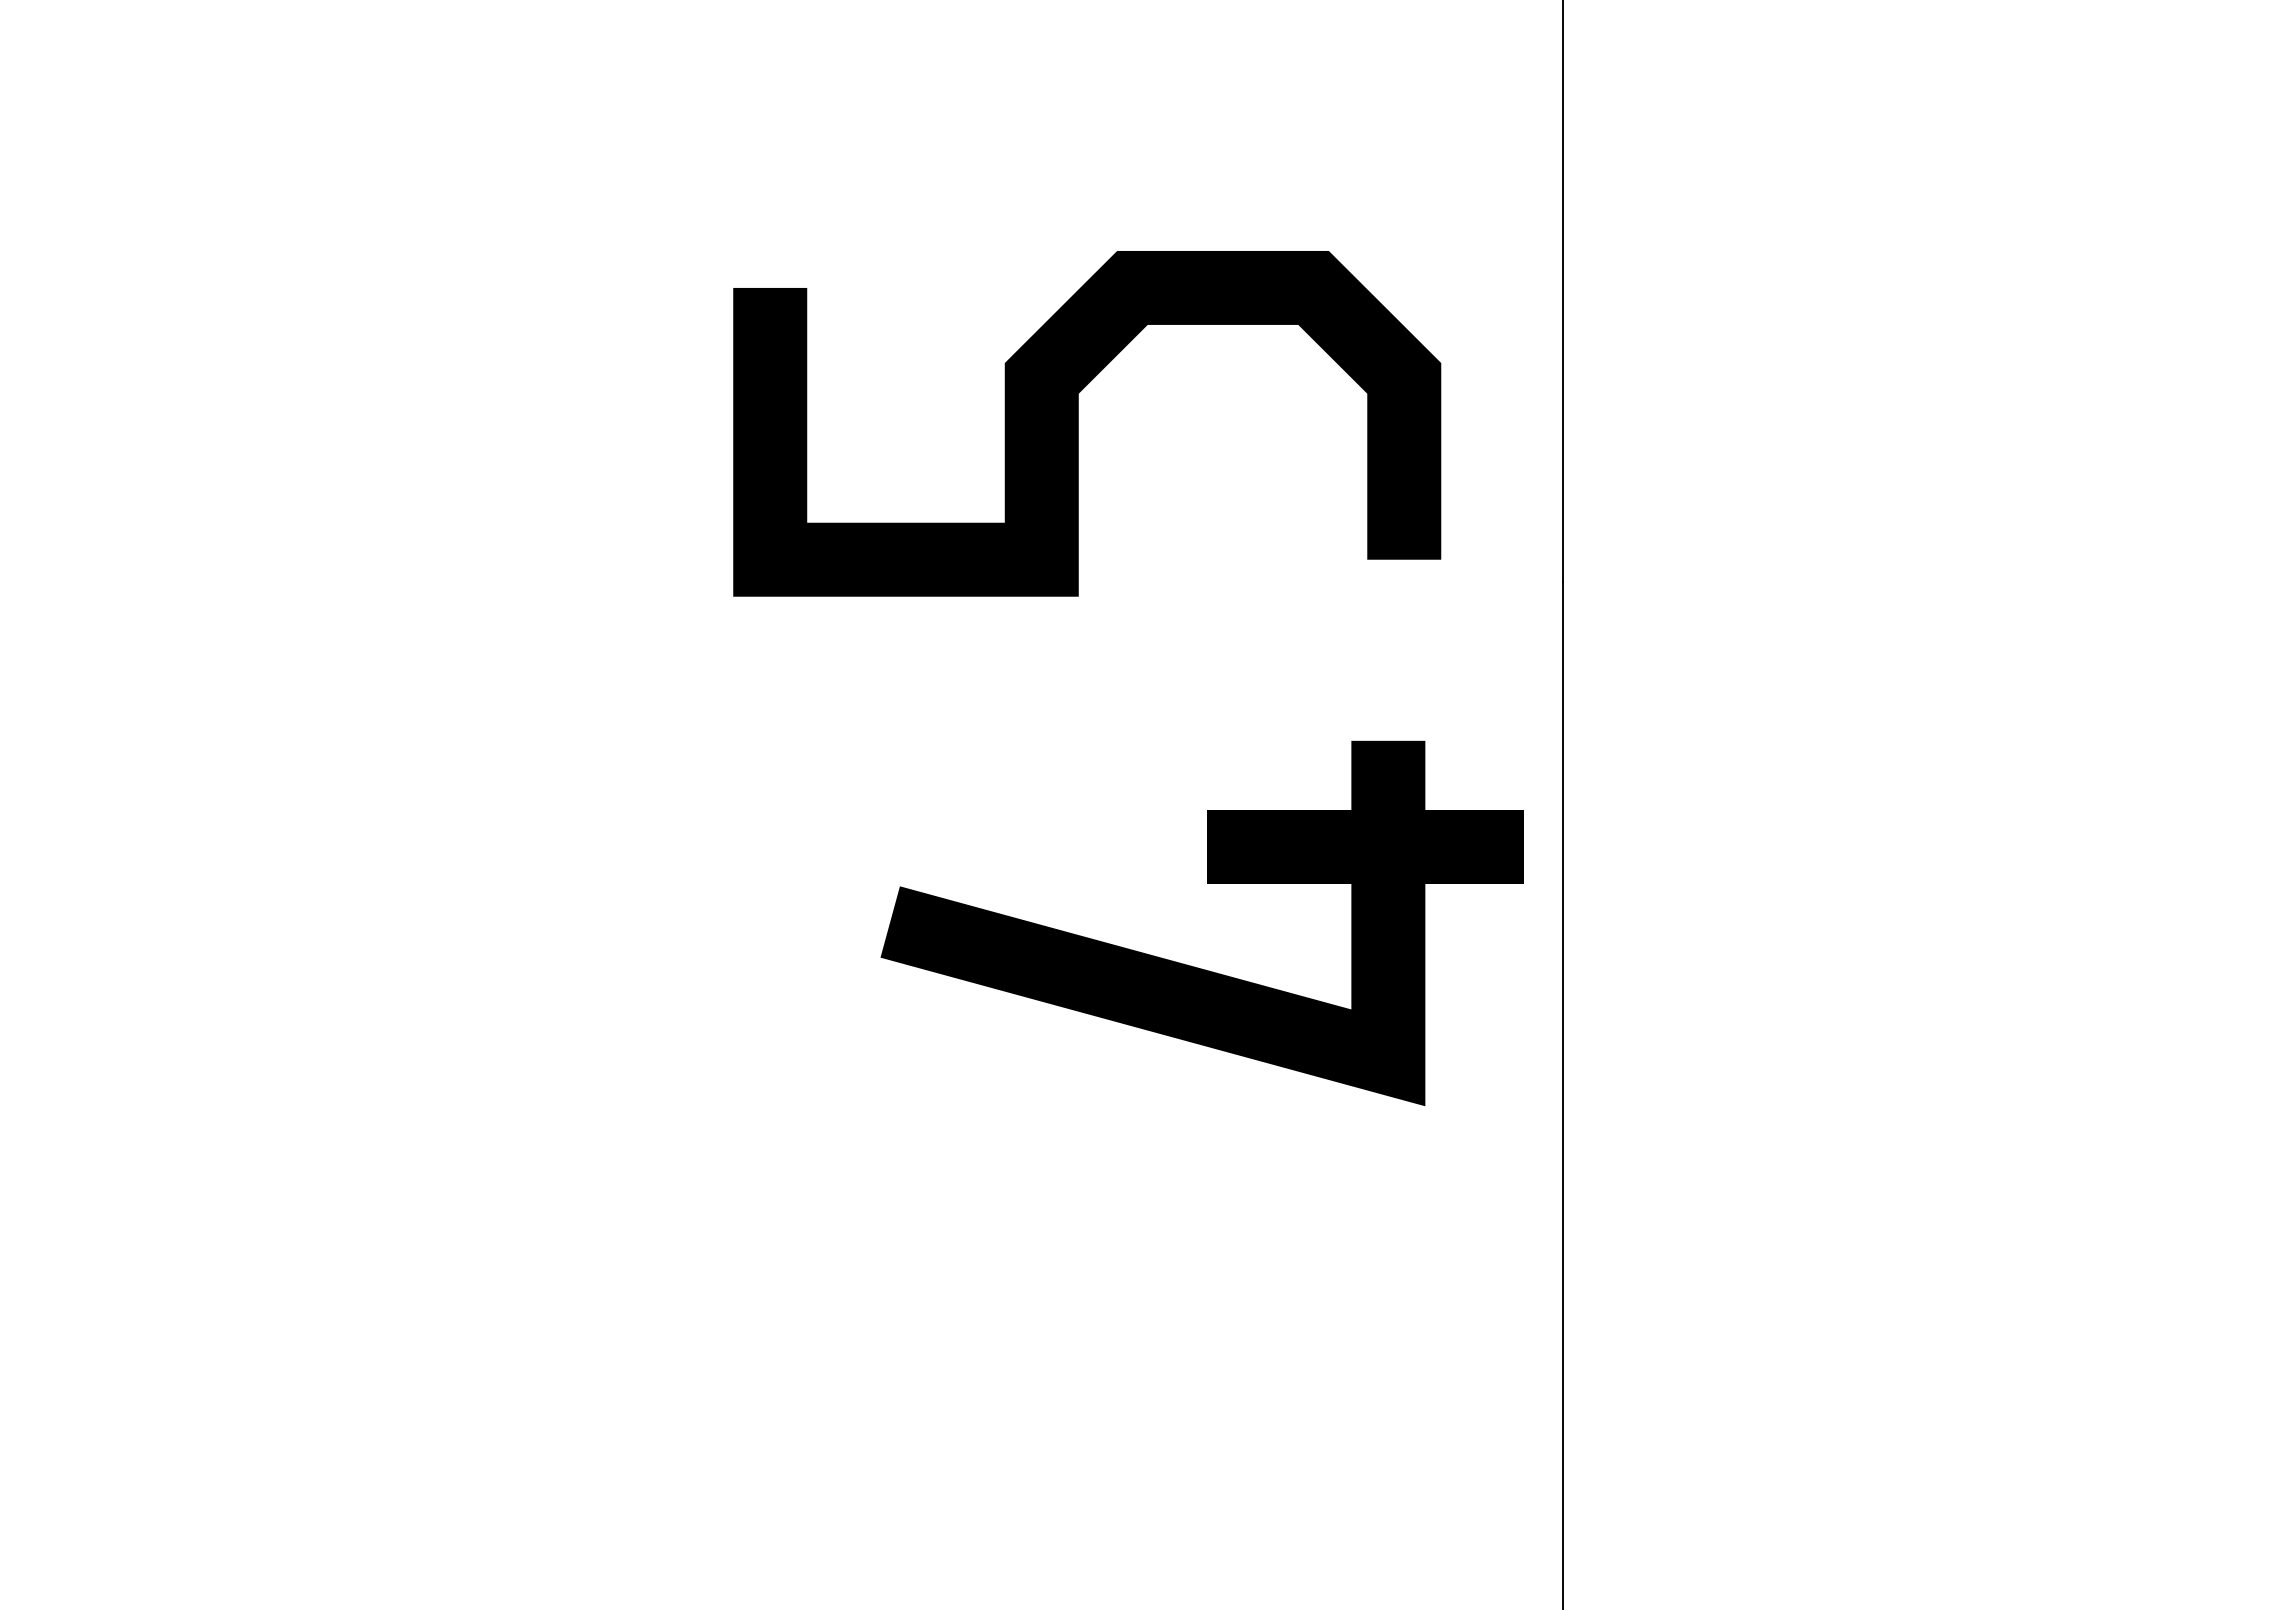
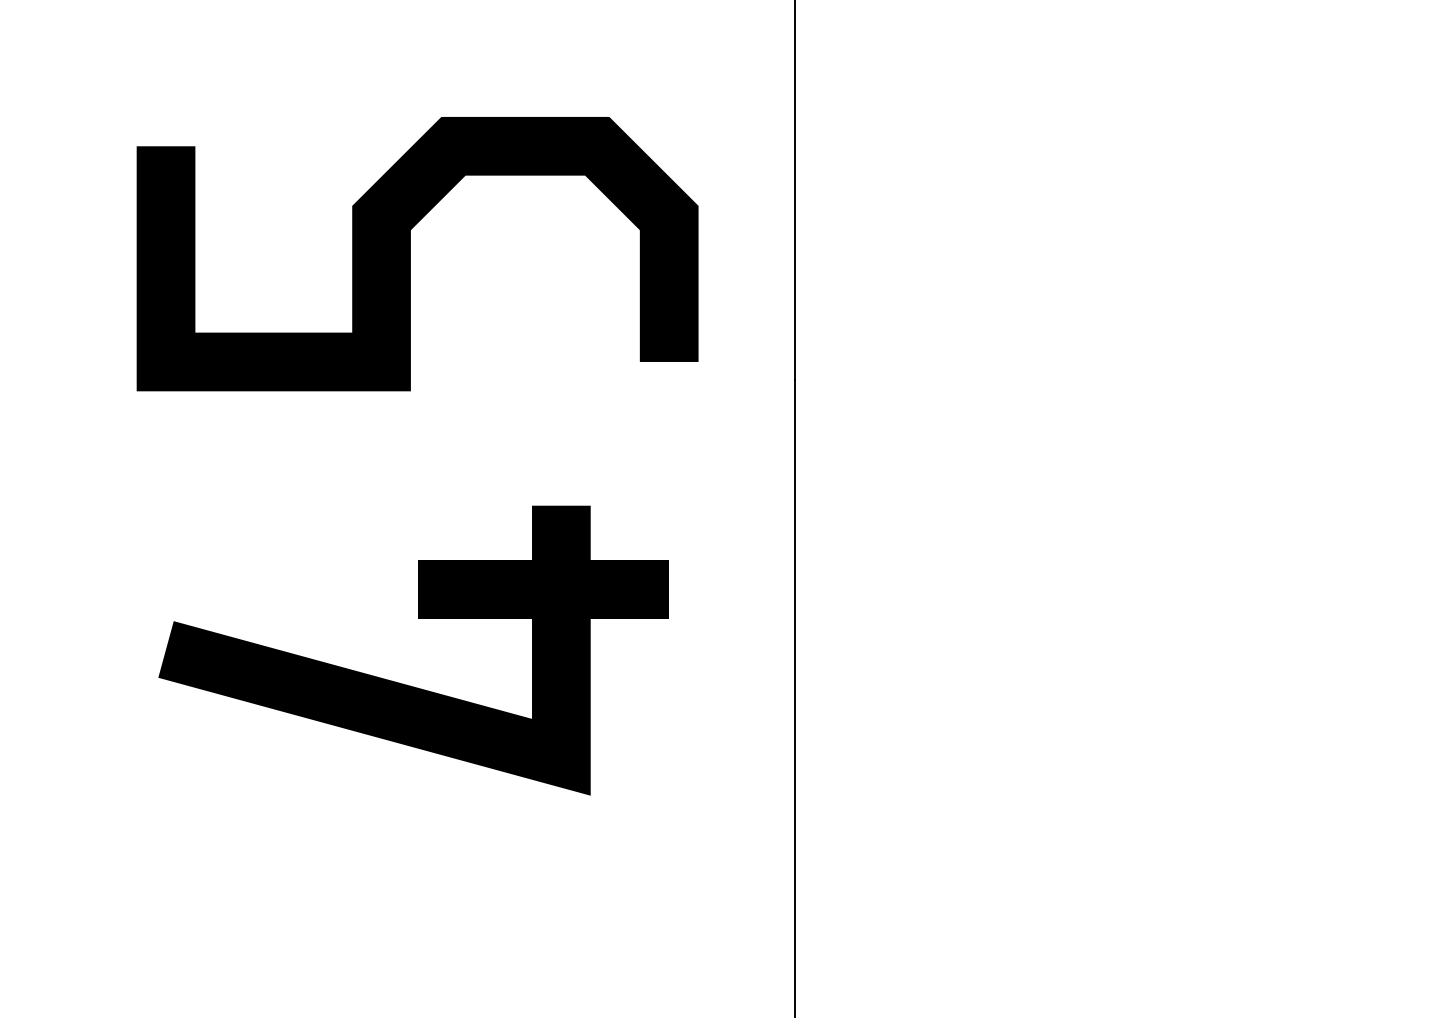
part: (1207, 883) -> (417, 618), moved

